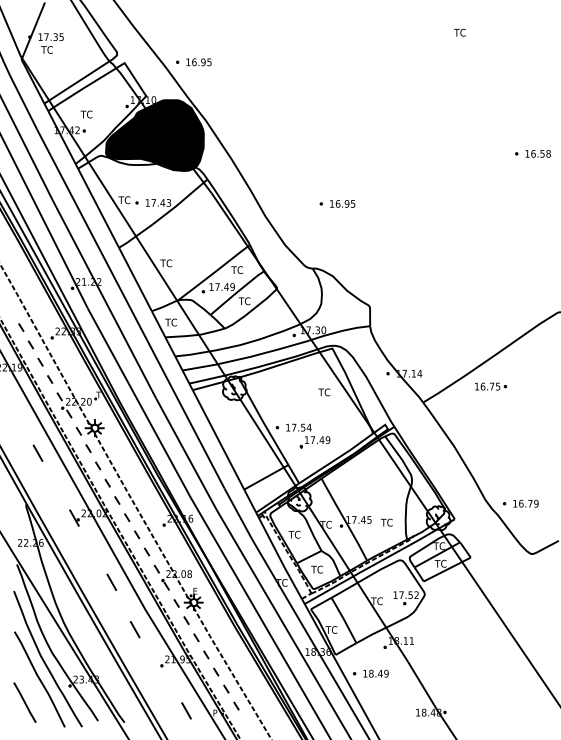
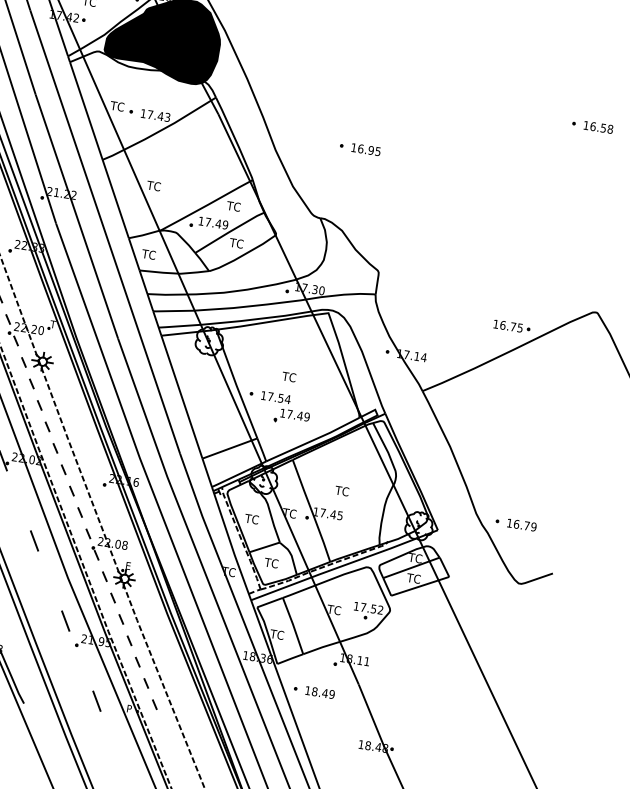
part: (491, 386) -> (512, 326), moved
text: (324, 392) -> (289, 377), moved
text: (386, 522) -> (341, 490), moved
line: (134, 629) -> (64, 620), moved

